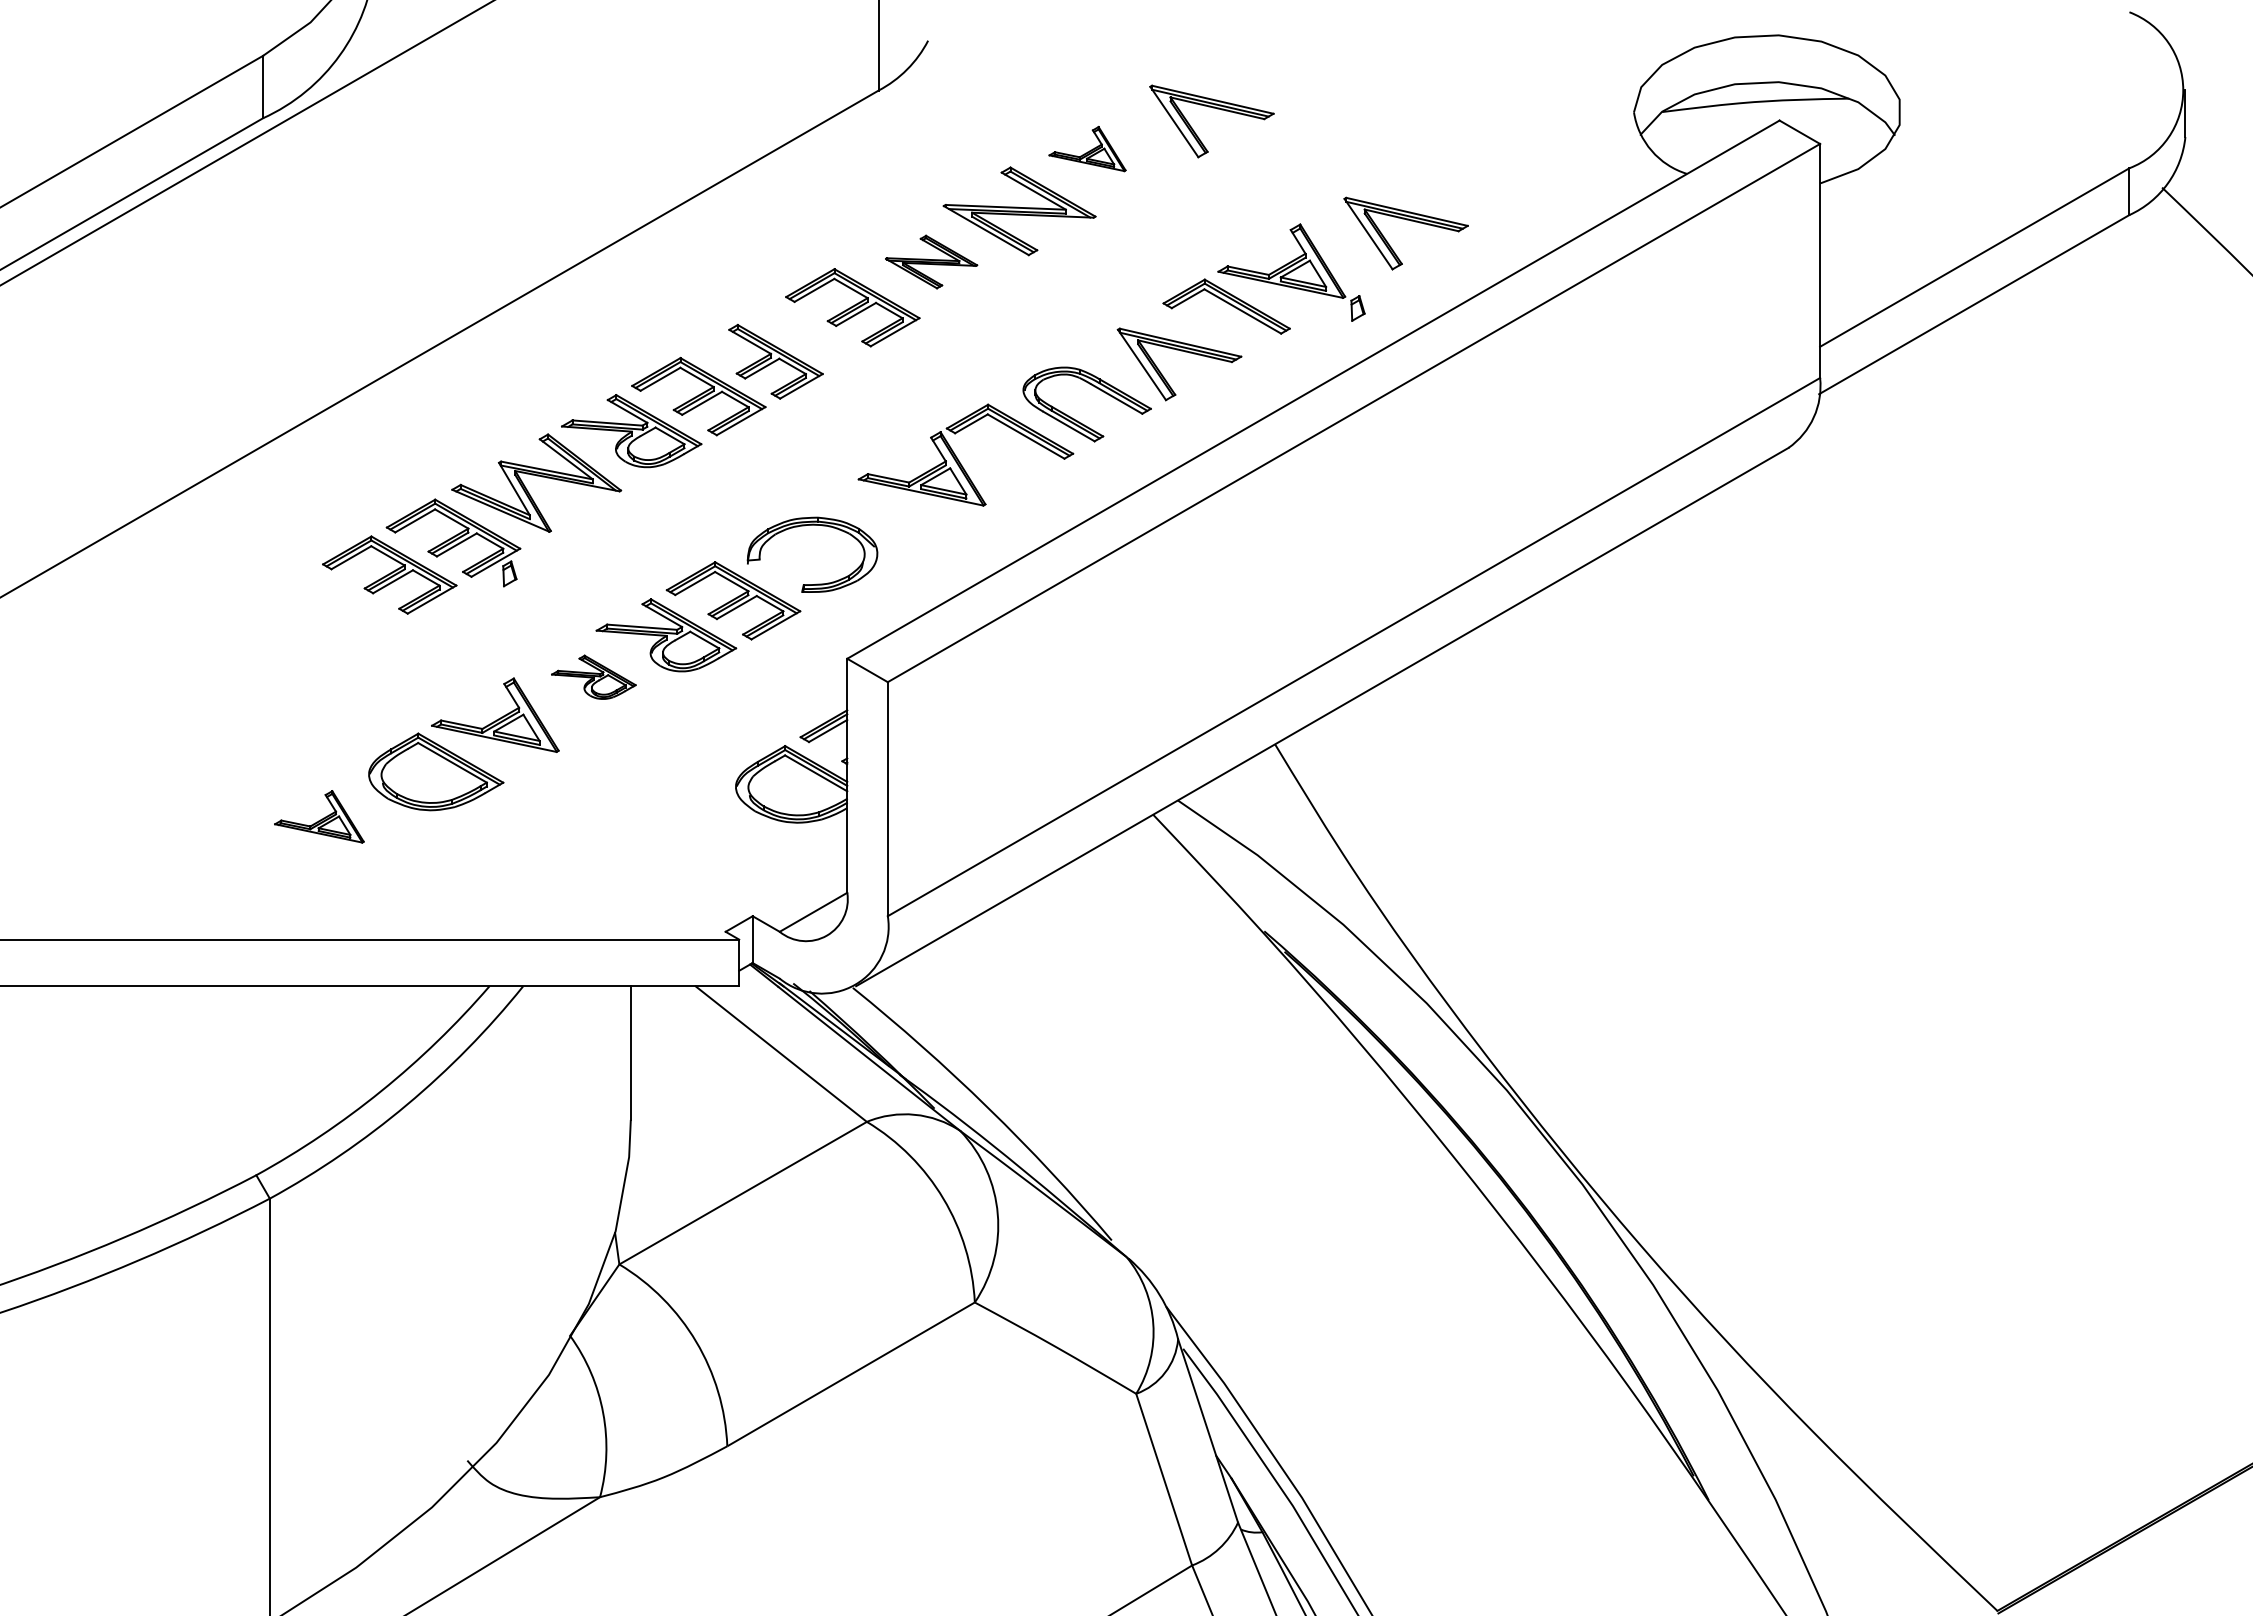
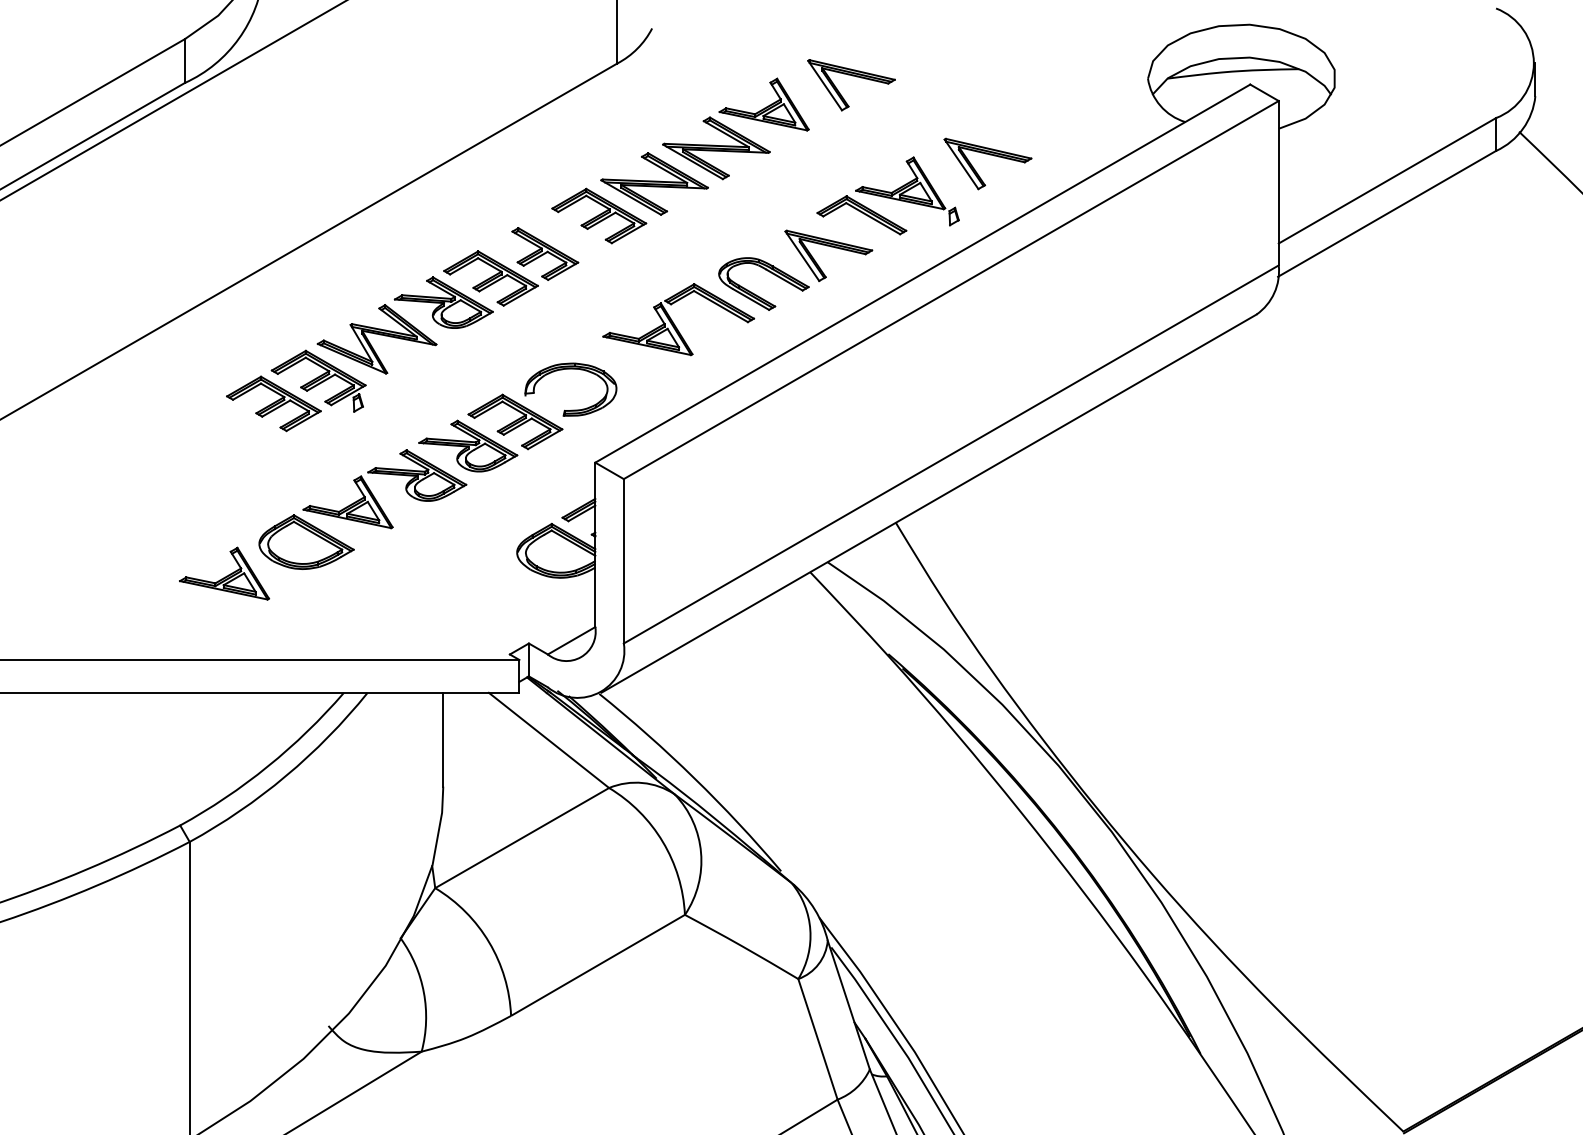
part: (1087, 148) -> (764, 104), size x1.67
part: (931, 261) -> (654, 183), size x1.67
part: (593, 677) -> (417, 475), size x1.67
part: (319, 816) -> (224, 573), size x1.43

